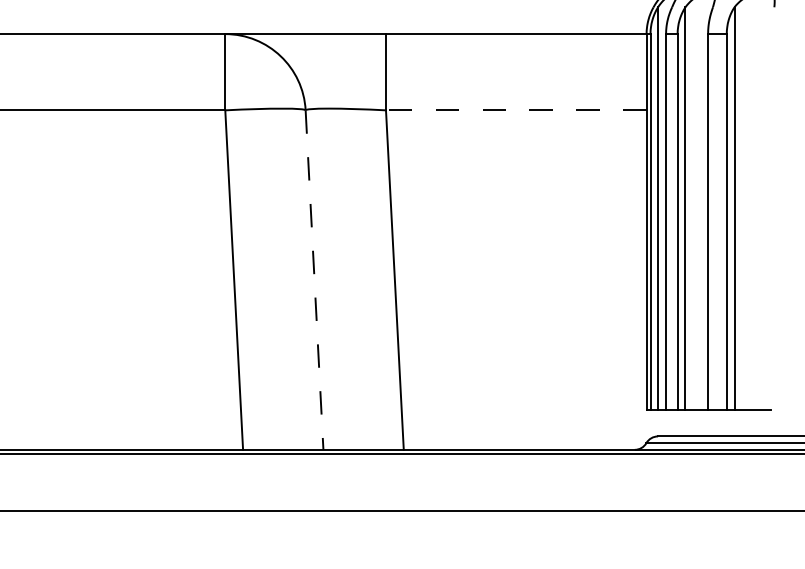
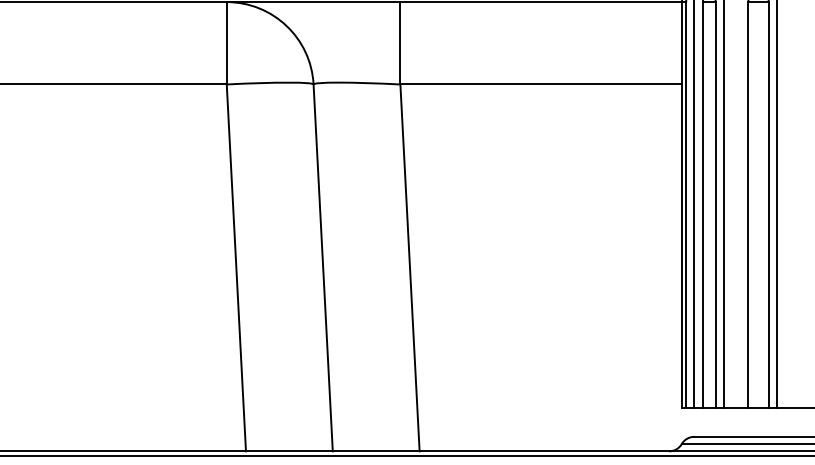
line: (515, 110) -> (540, 84), dashed -> solid
line: (314, 280) -> (323, 268), dashed -> solid

